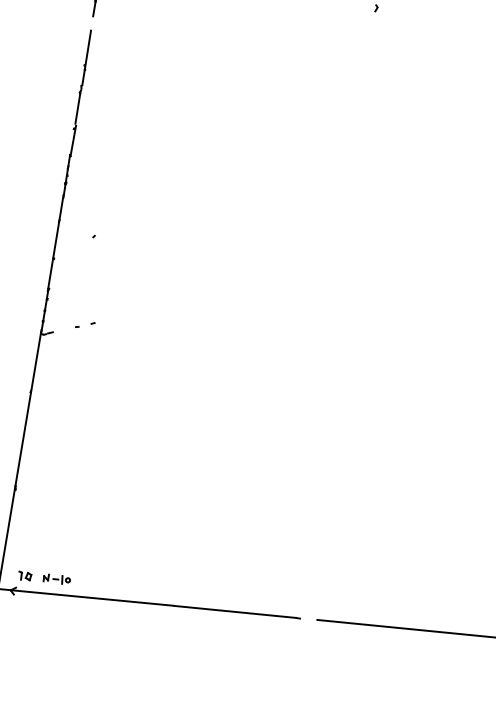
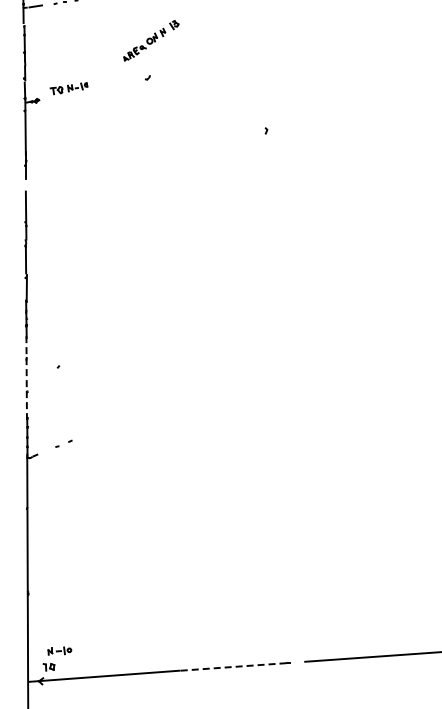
line: (55, 243) -> (26, 378), solid -> dashed
part: (56, 578) -> (59, 650), moved
line: (234, 611) -> (233, 666), solid -> dashed

